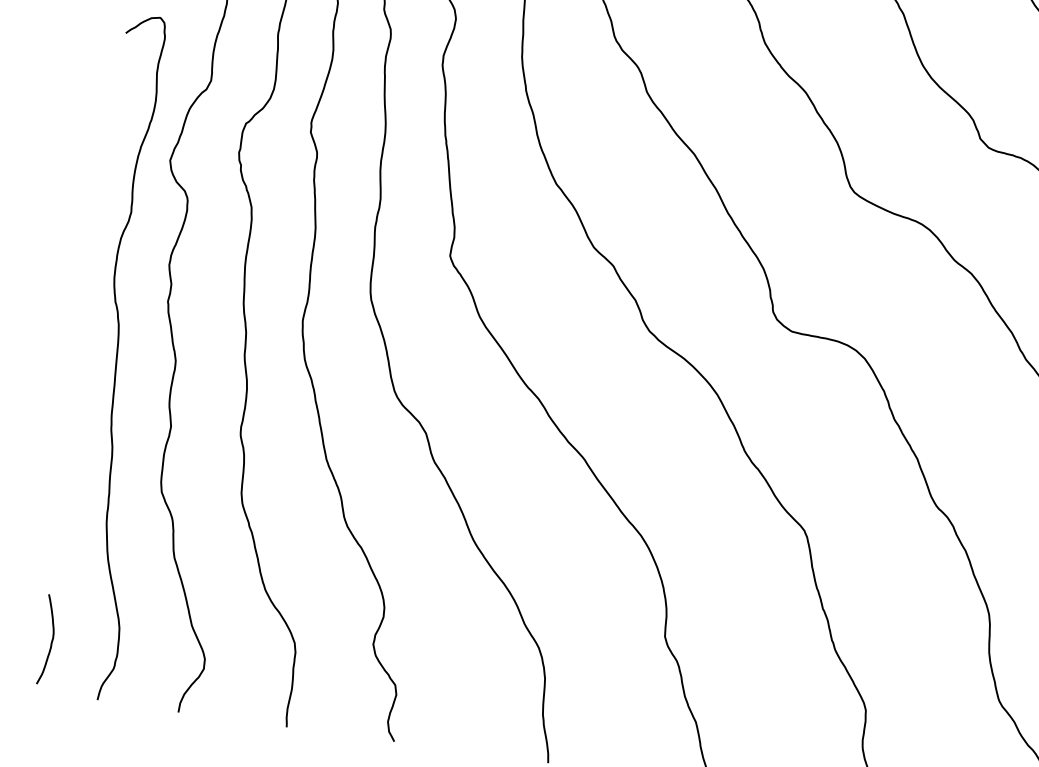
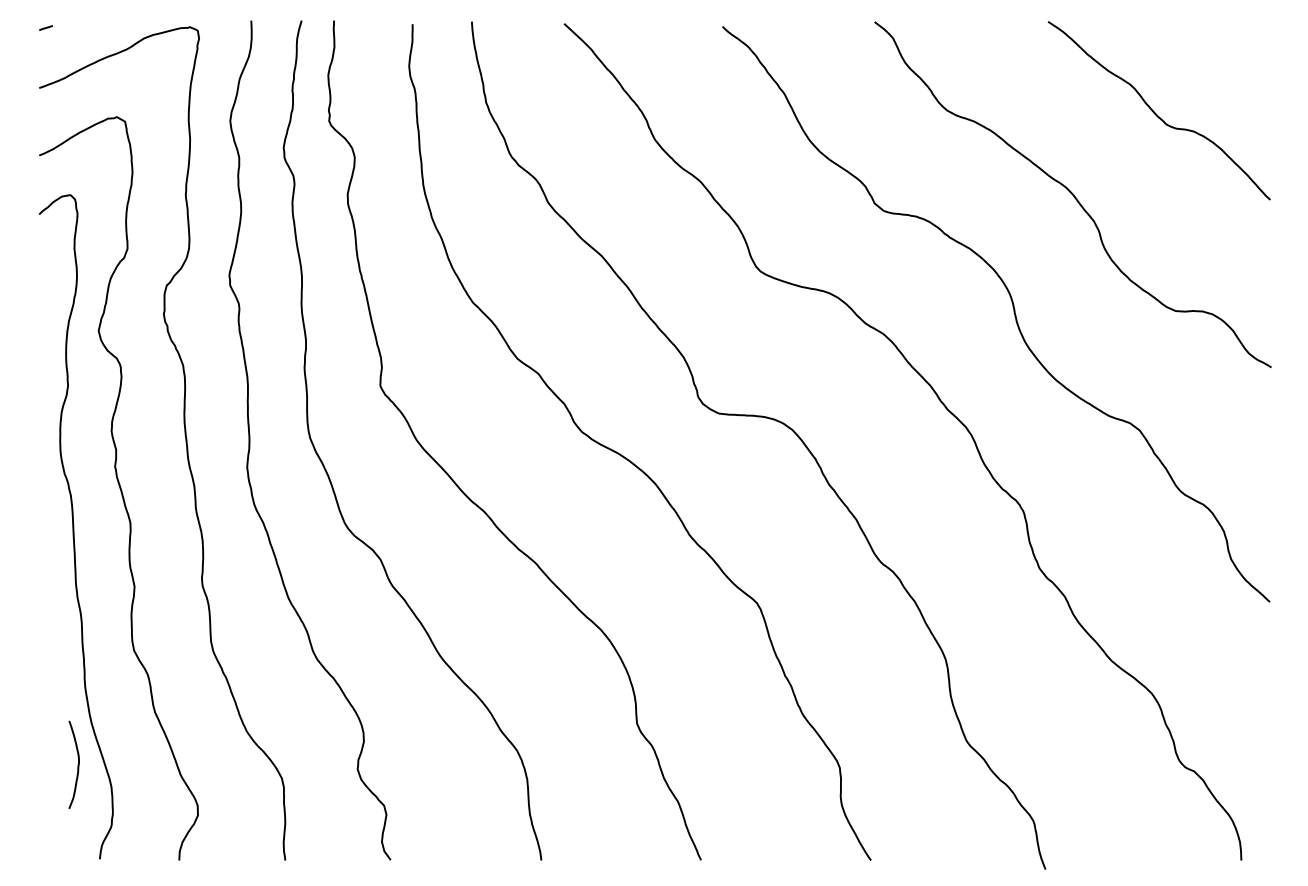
curve: (51, 639) -> (77, 764), moved

